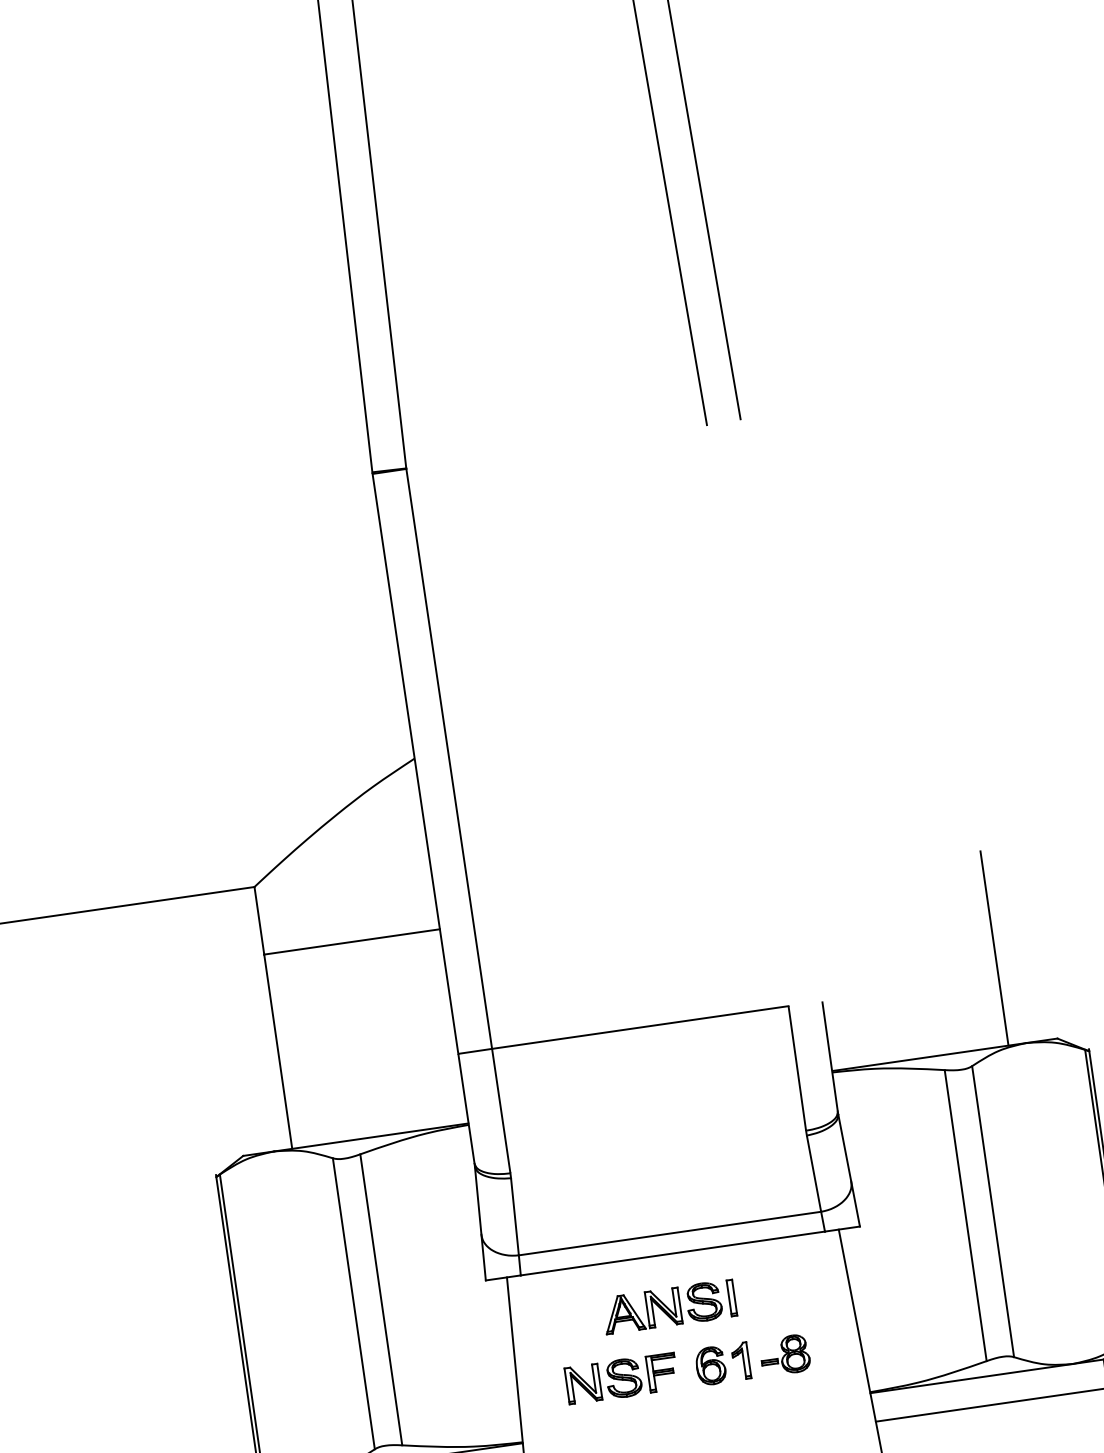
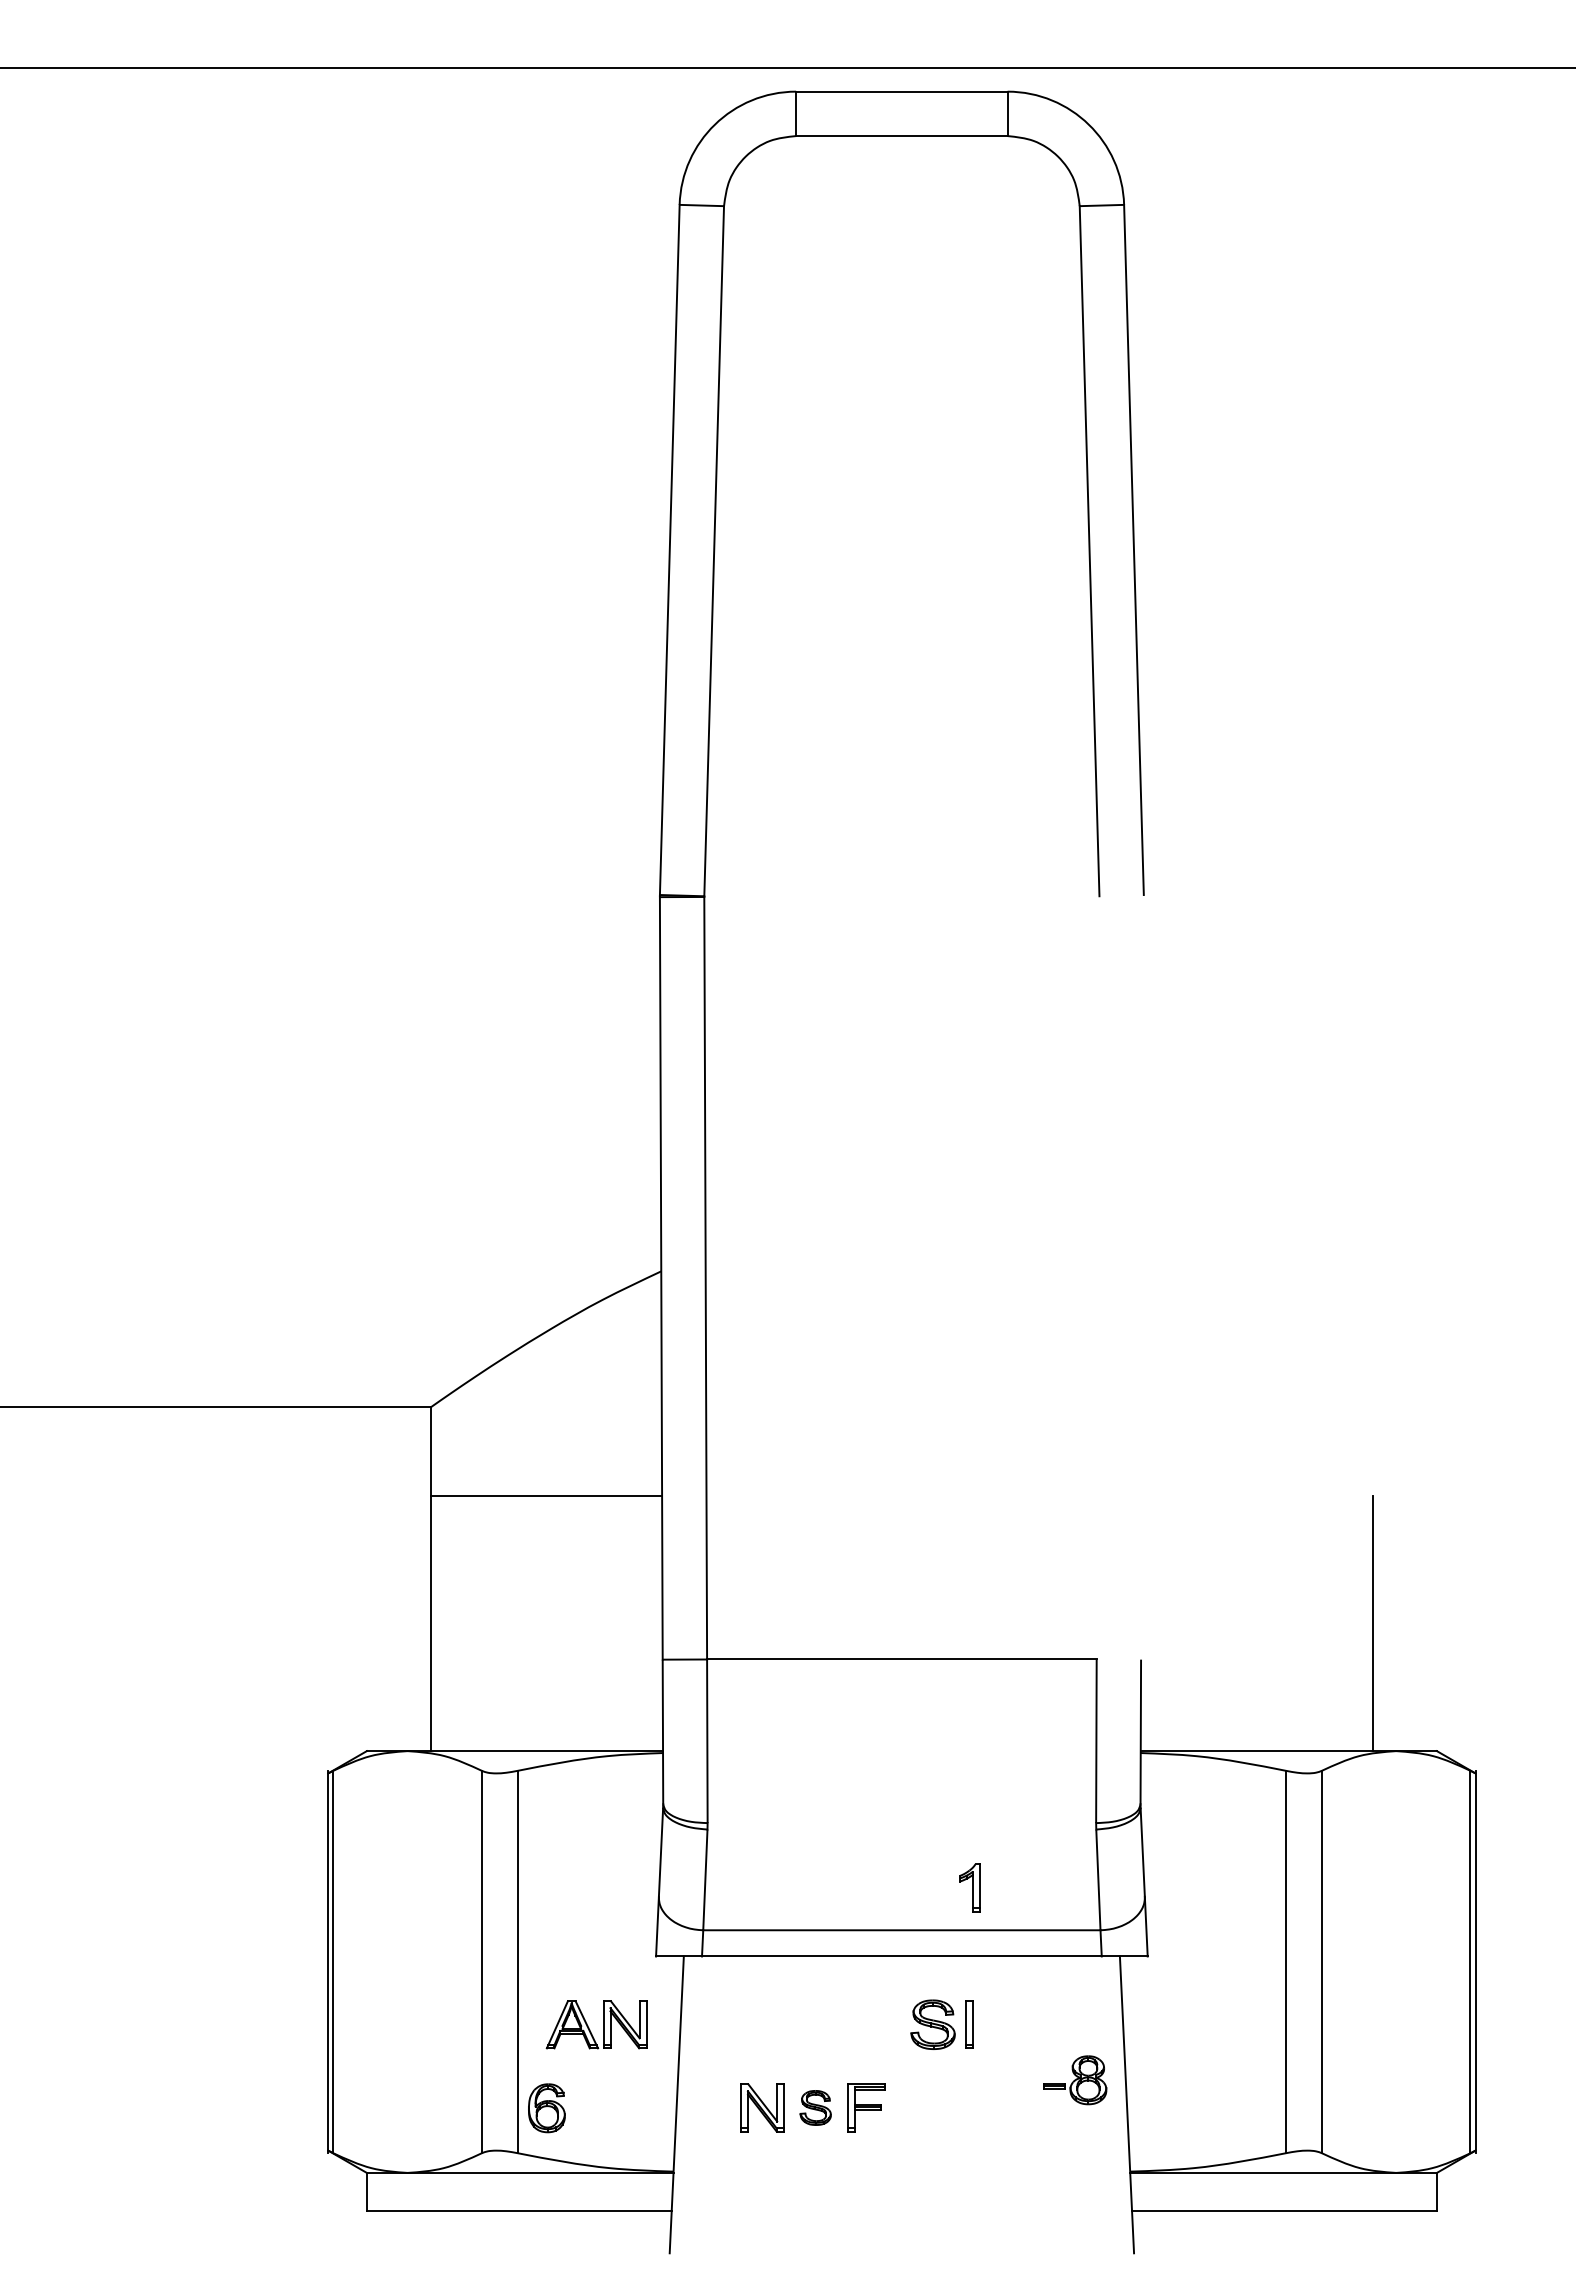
part: (647, 1310) -> (603, 2024), moved
part: (785, 1355) -> (1075, 2080), moved
part: (740, 1361) -> (969, 1887), moved
part: (710, 1366) -> (546, 2108), moved
part: (623, 1377) -> (815, 2107), size x0.7

